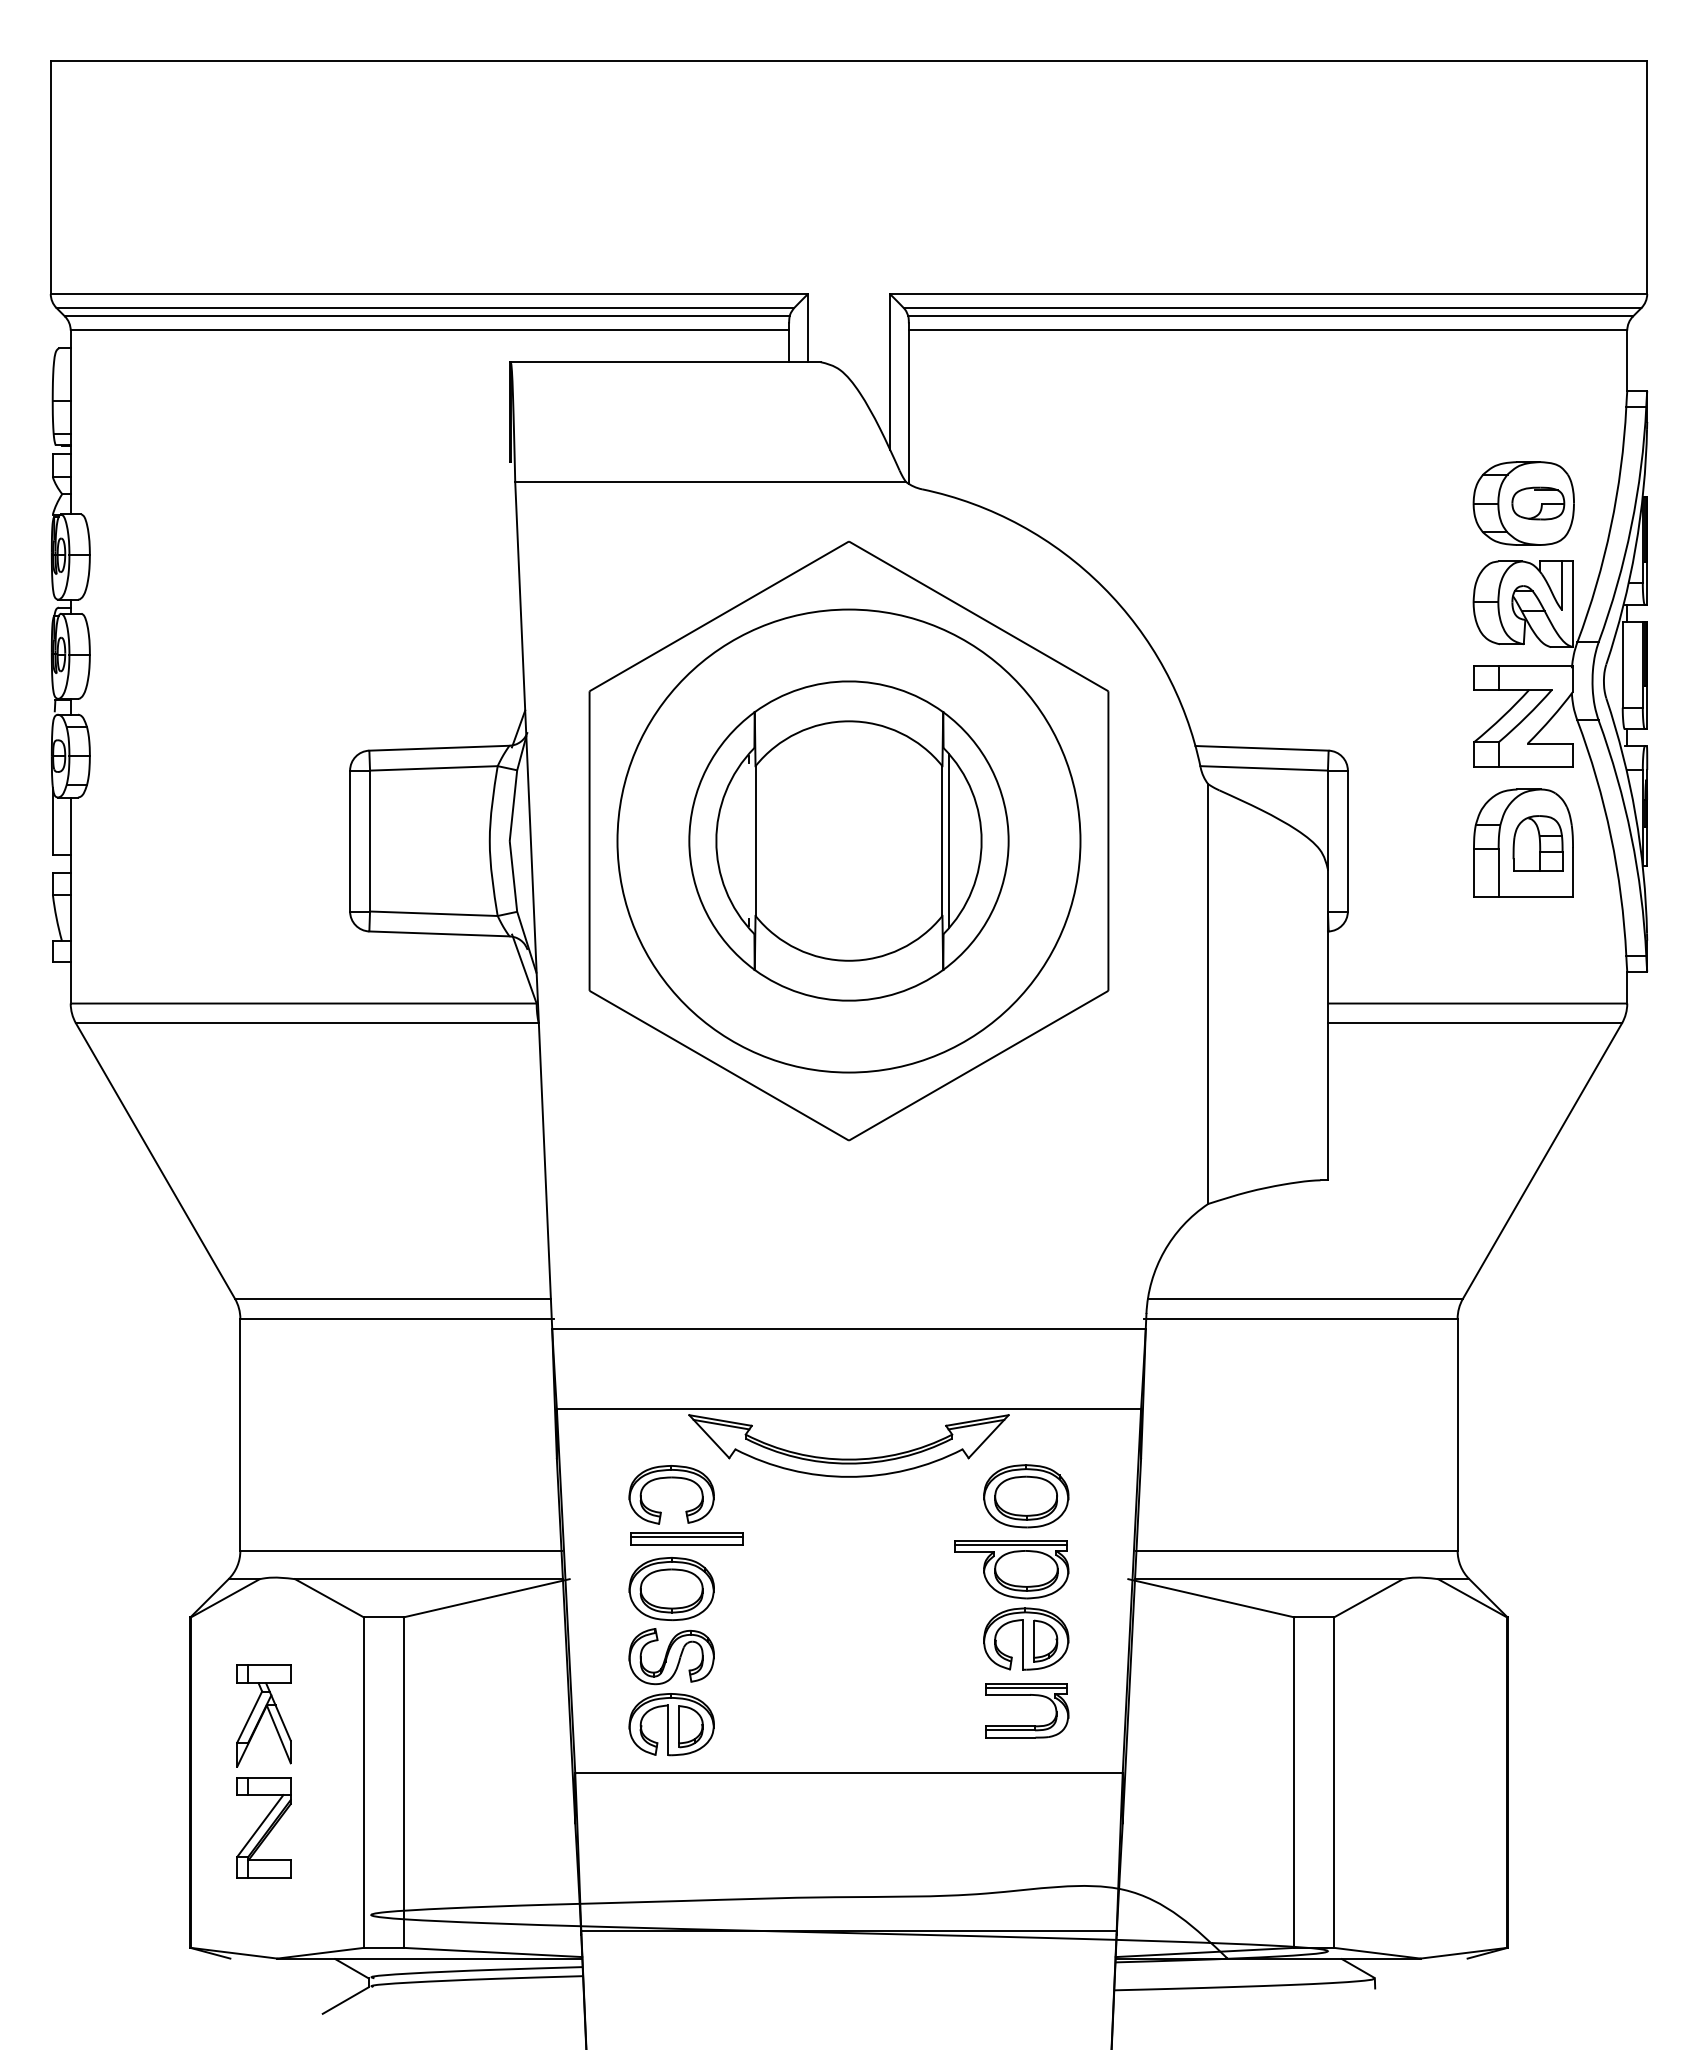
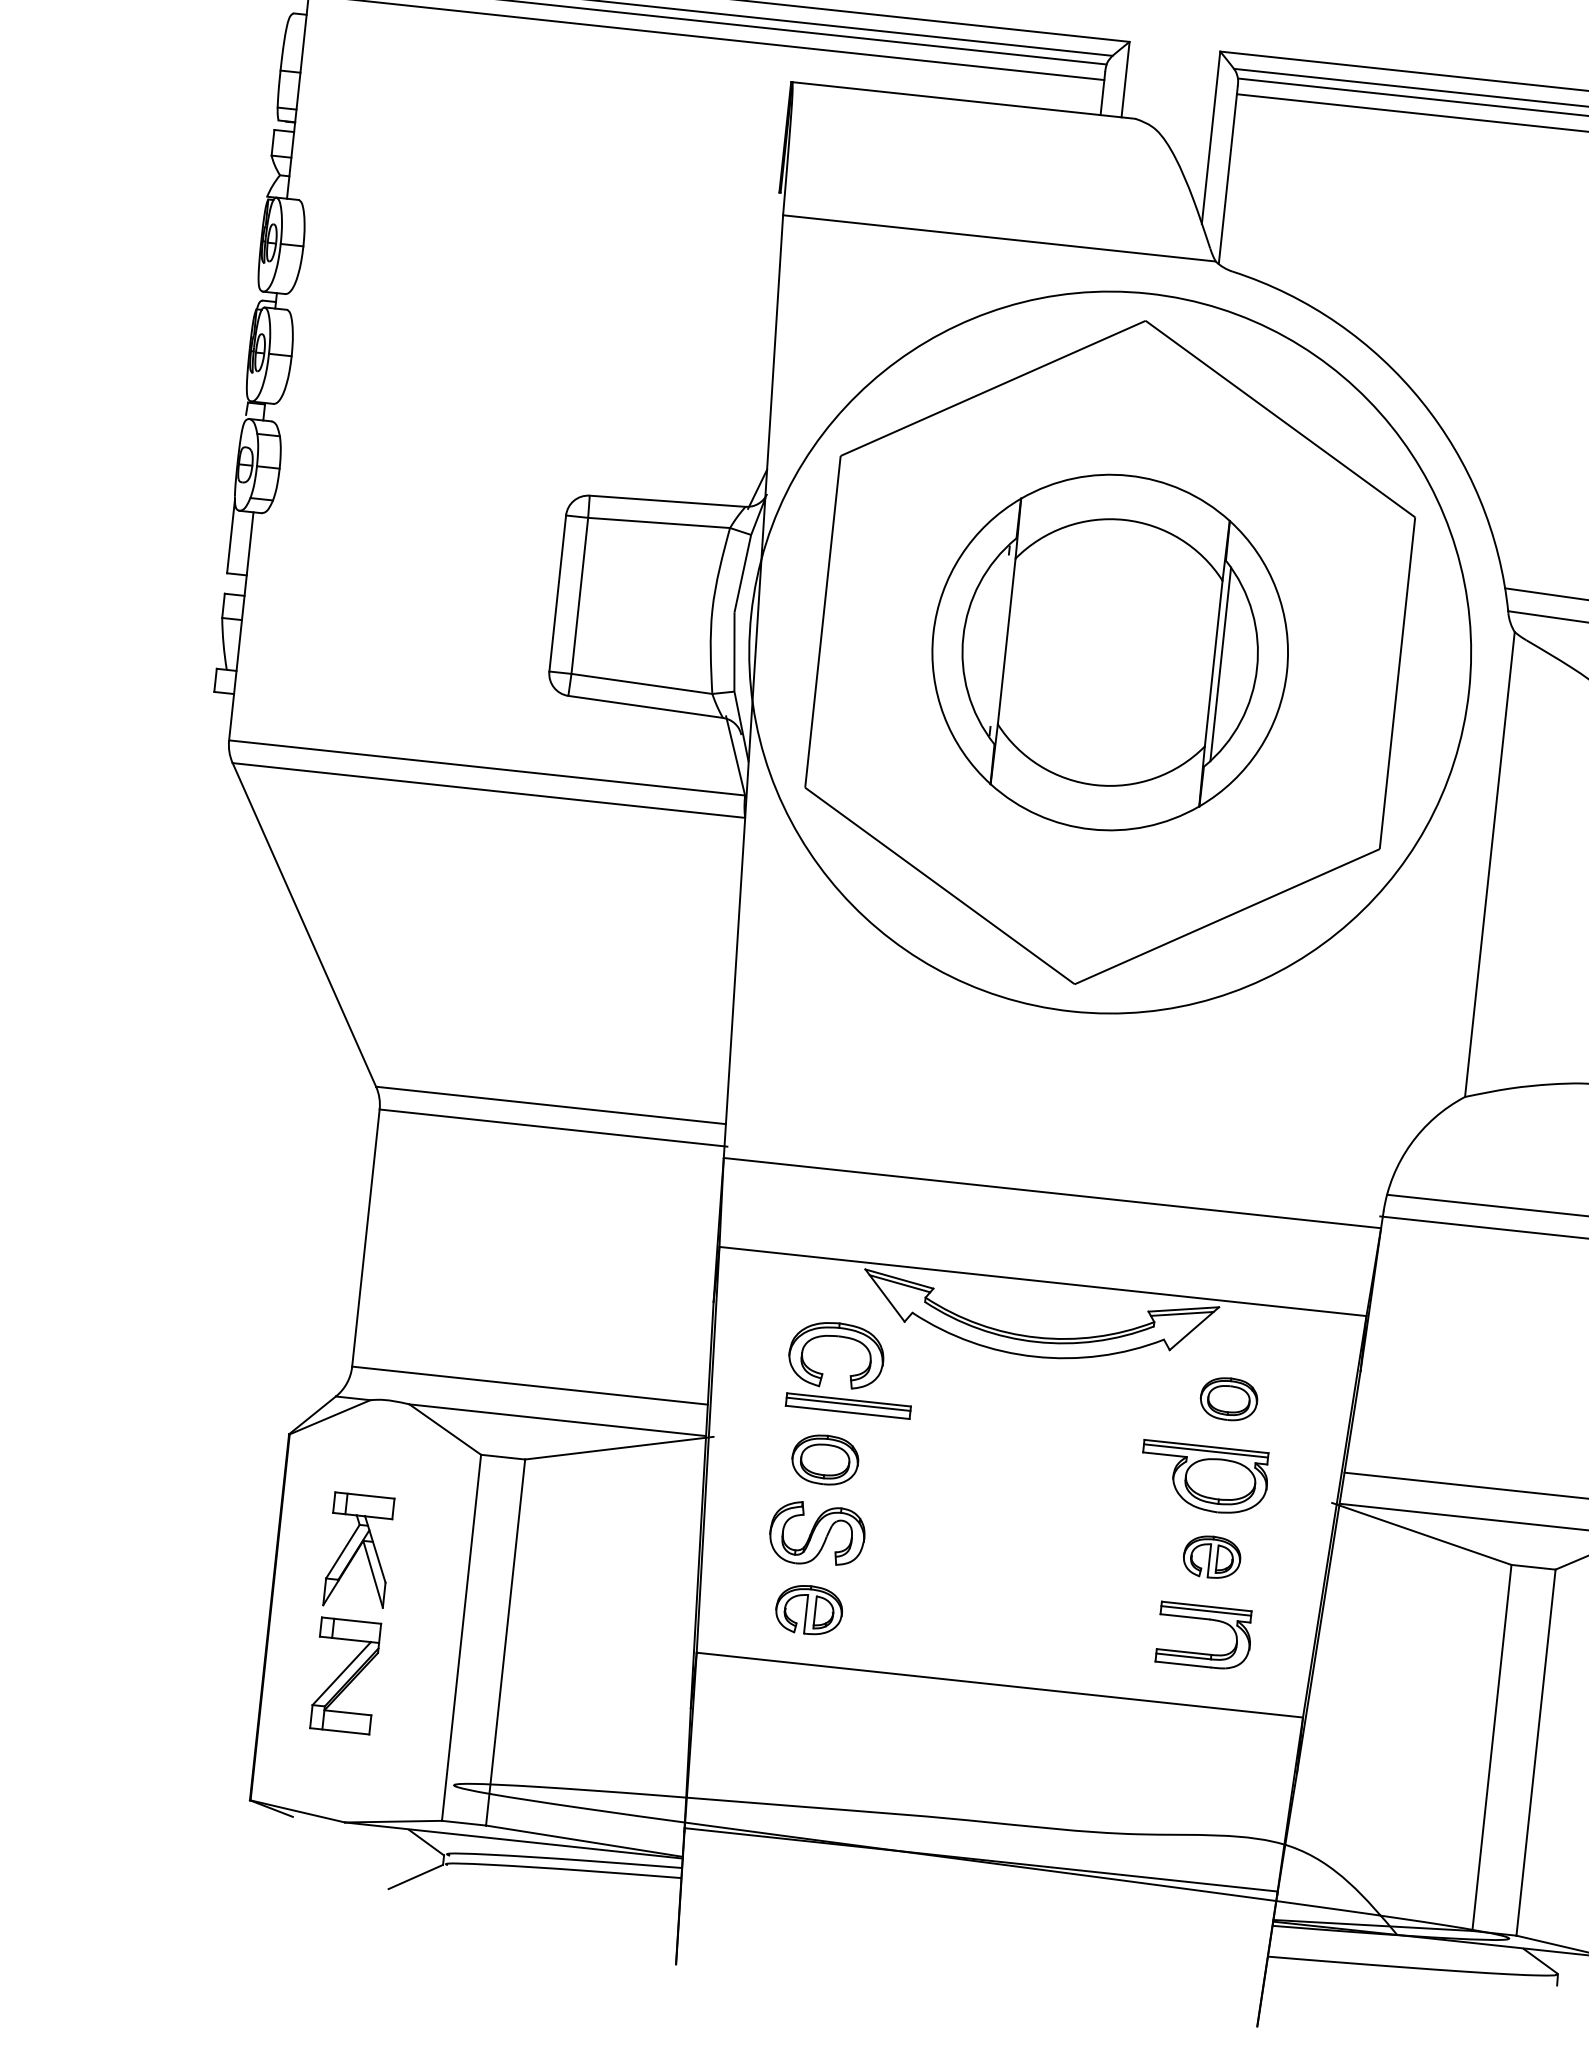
circle: (848, 840) -> (1109, 651), size x1.4
part: (1026, 1496) -> (1229, 1399), size x0.6
part: (671, 1589) -> (825, 1460), size x0.7
part: (1026, 1638) -> (1212, 1556), size x0.6
part: (671, 1724) -> (809, 1609), size x0.7

